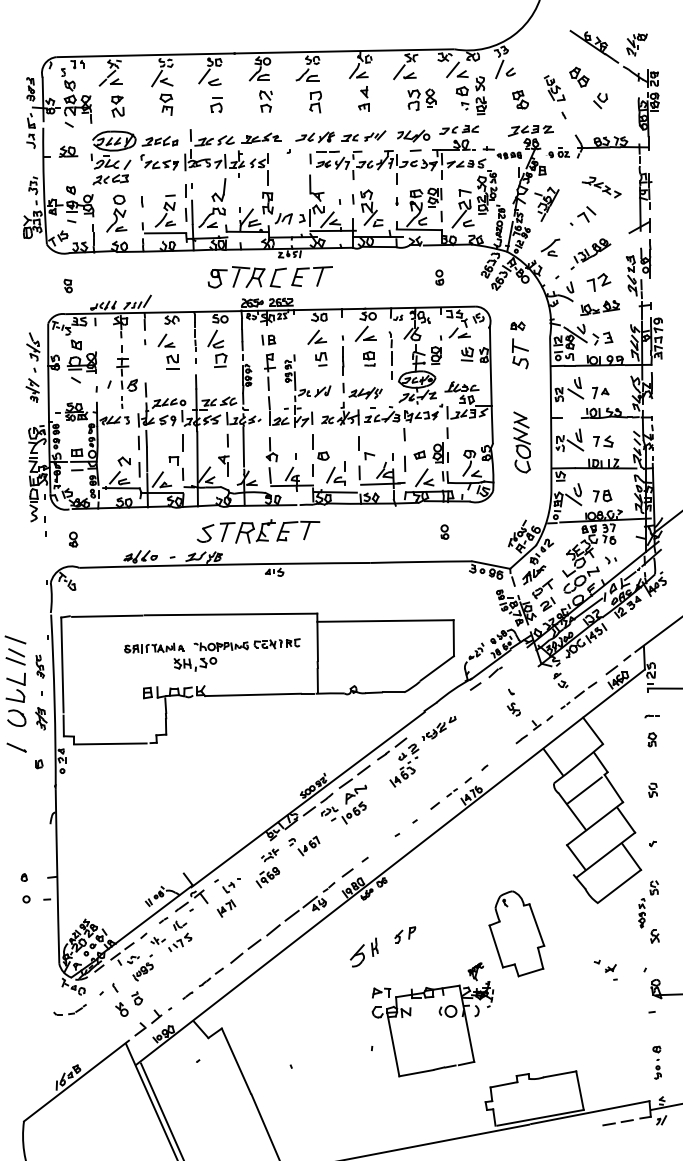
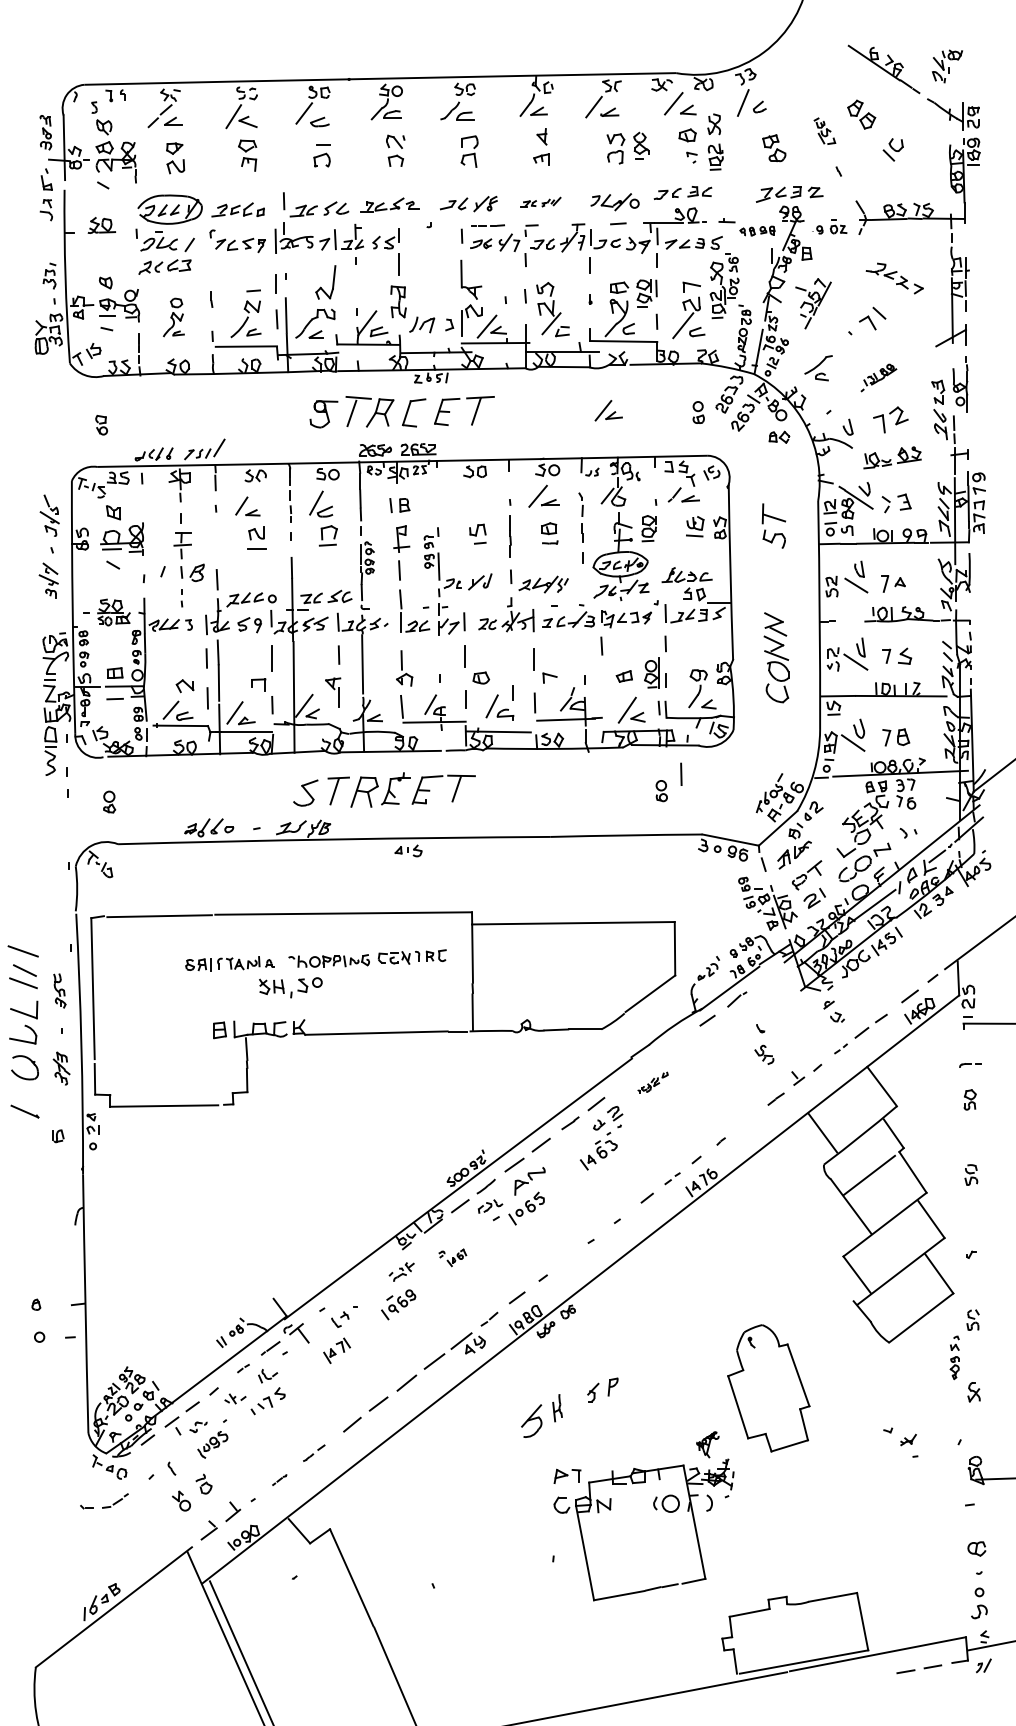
part: (554, 88) -> (824, 131), size x0.7
part: (363, 135) -> (540, 201), size x0.6
part: (116, 213) -> (173, 317), size x0.7
part: (590, 254) -> (878, 378), size x0.6
part: (439, 277) -> (698, 412), moved
part: (517, 325) -> (778, 436), moved
part: (316, 336) -> (607, 409), moved
line: (405, 463) -> (681, 773), moved
part: (438, 728) -> (652, 1083), size x0.6
part: (304, 845) -> (452, 1257), size x0.6
part: (210, 977) -> (313, 1453), size x0.6
part: (656, 1062) -> (976, 1579), size x1.6

